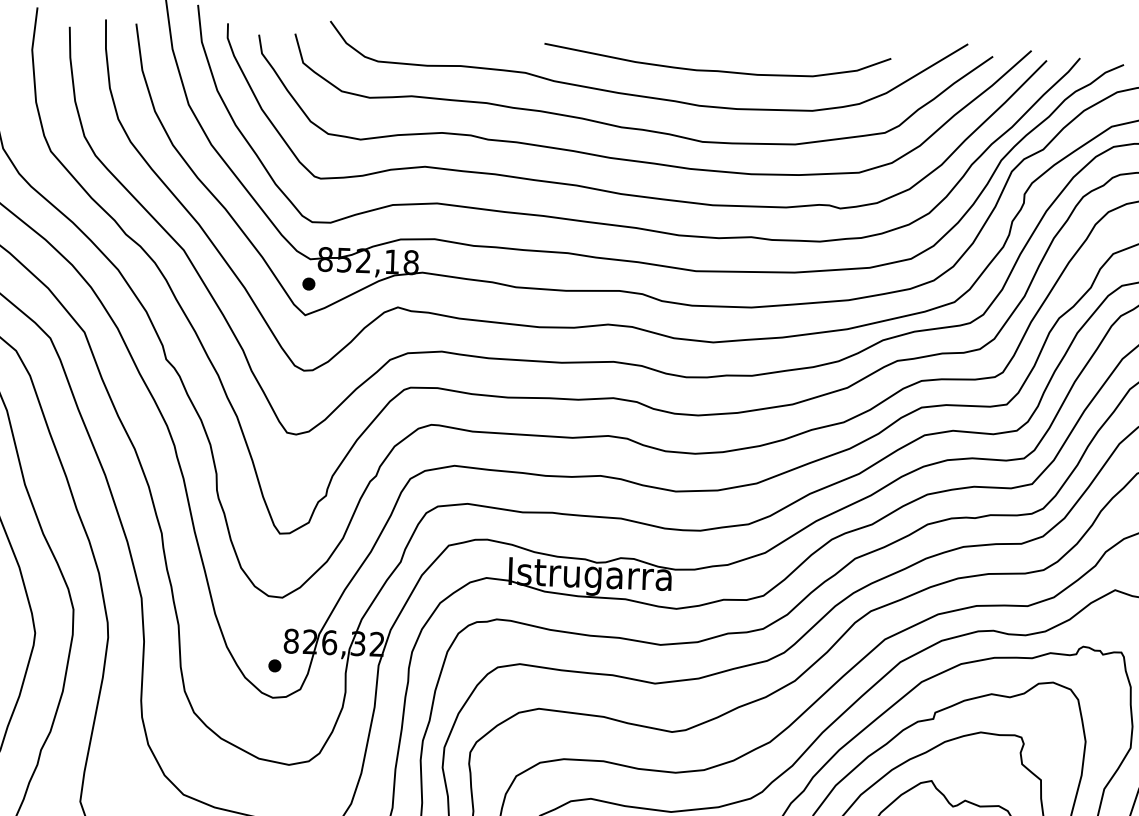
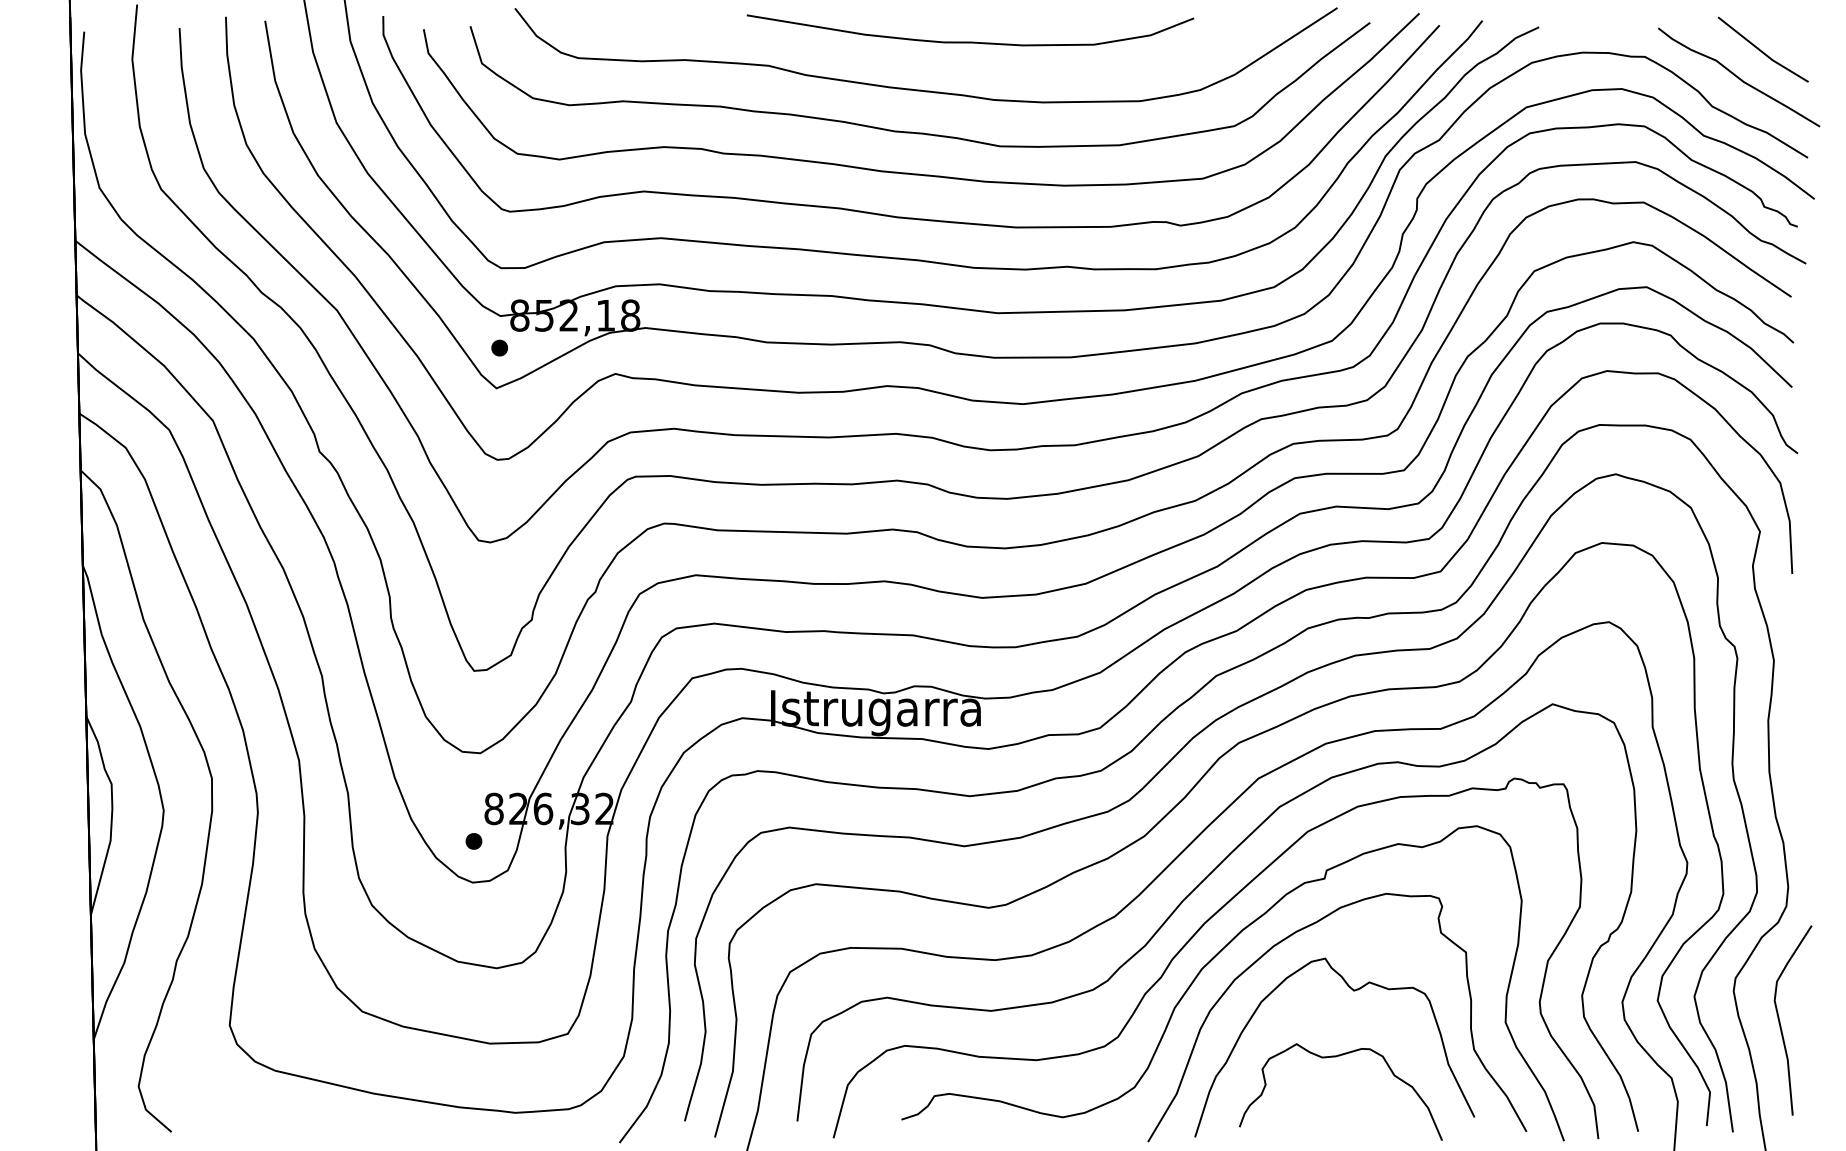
curve: (717, 70) -> (970, 41), moved

